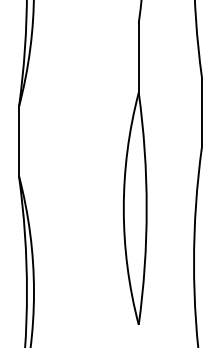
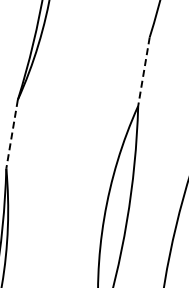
line: (138, 57) -> (143, 71), solid -> dashed
line: (19, 141) -> (12, 134), solid -> dashed

